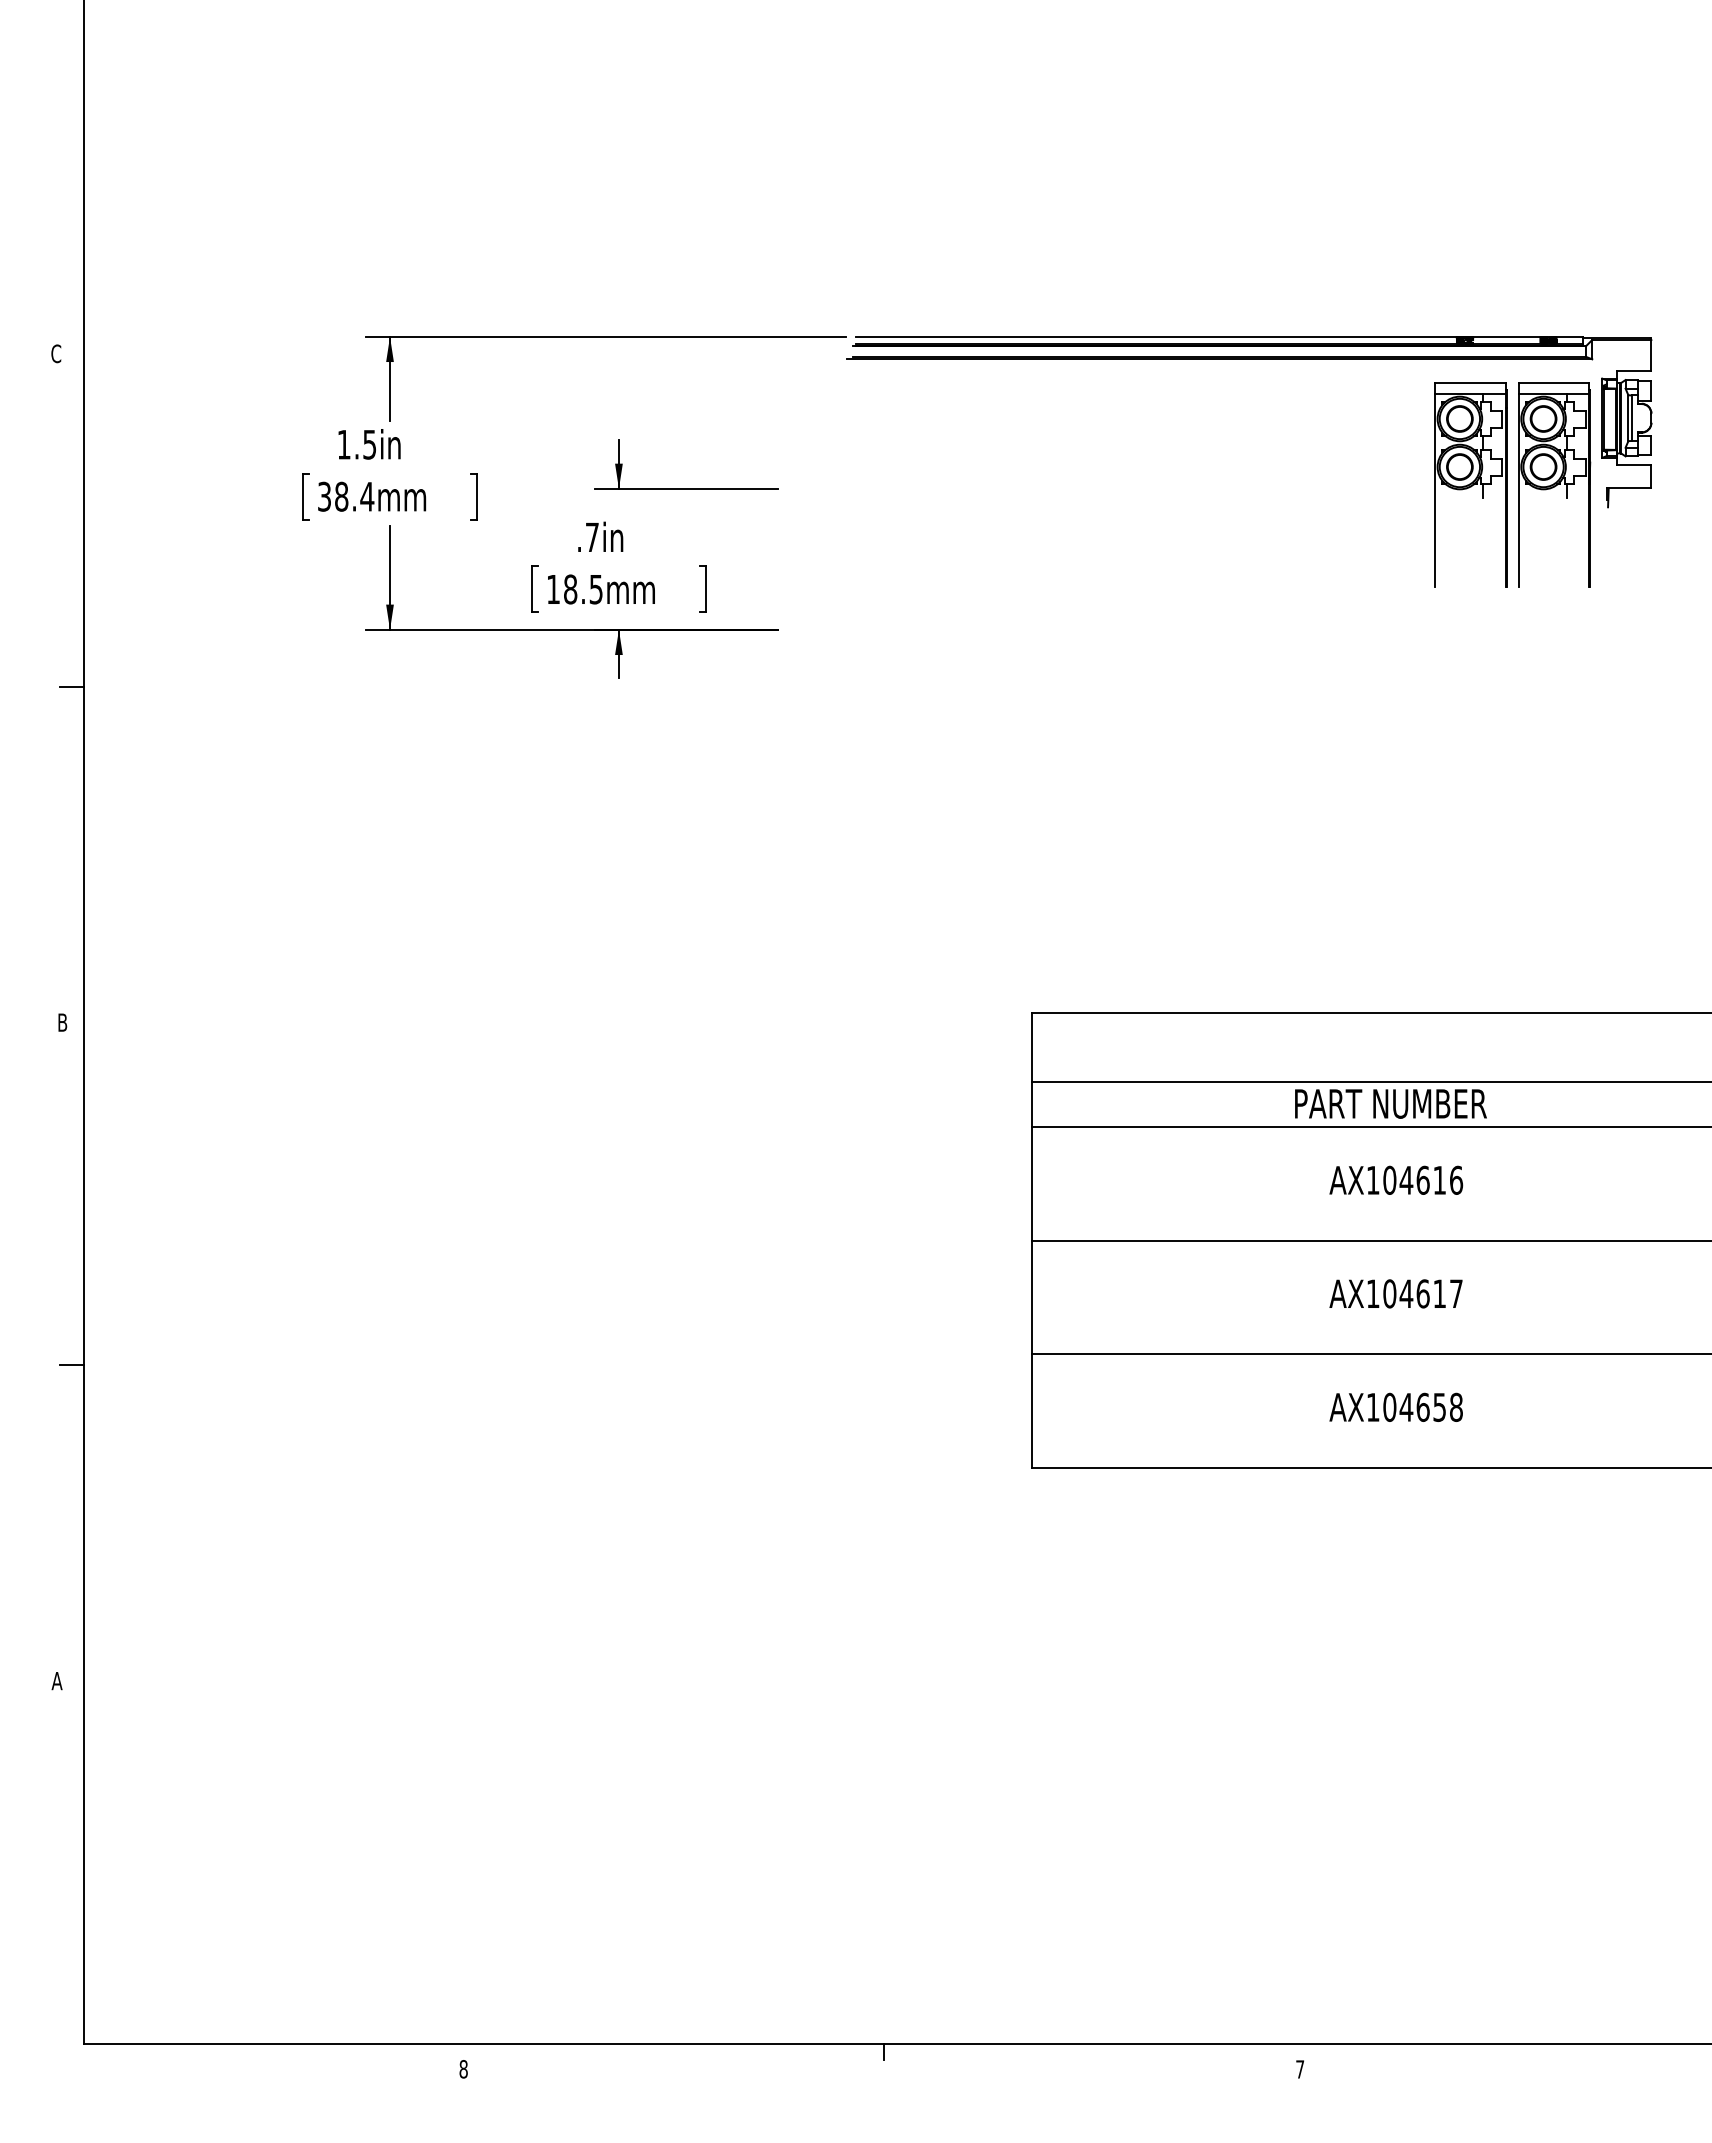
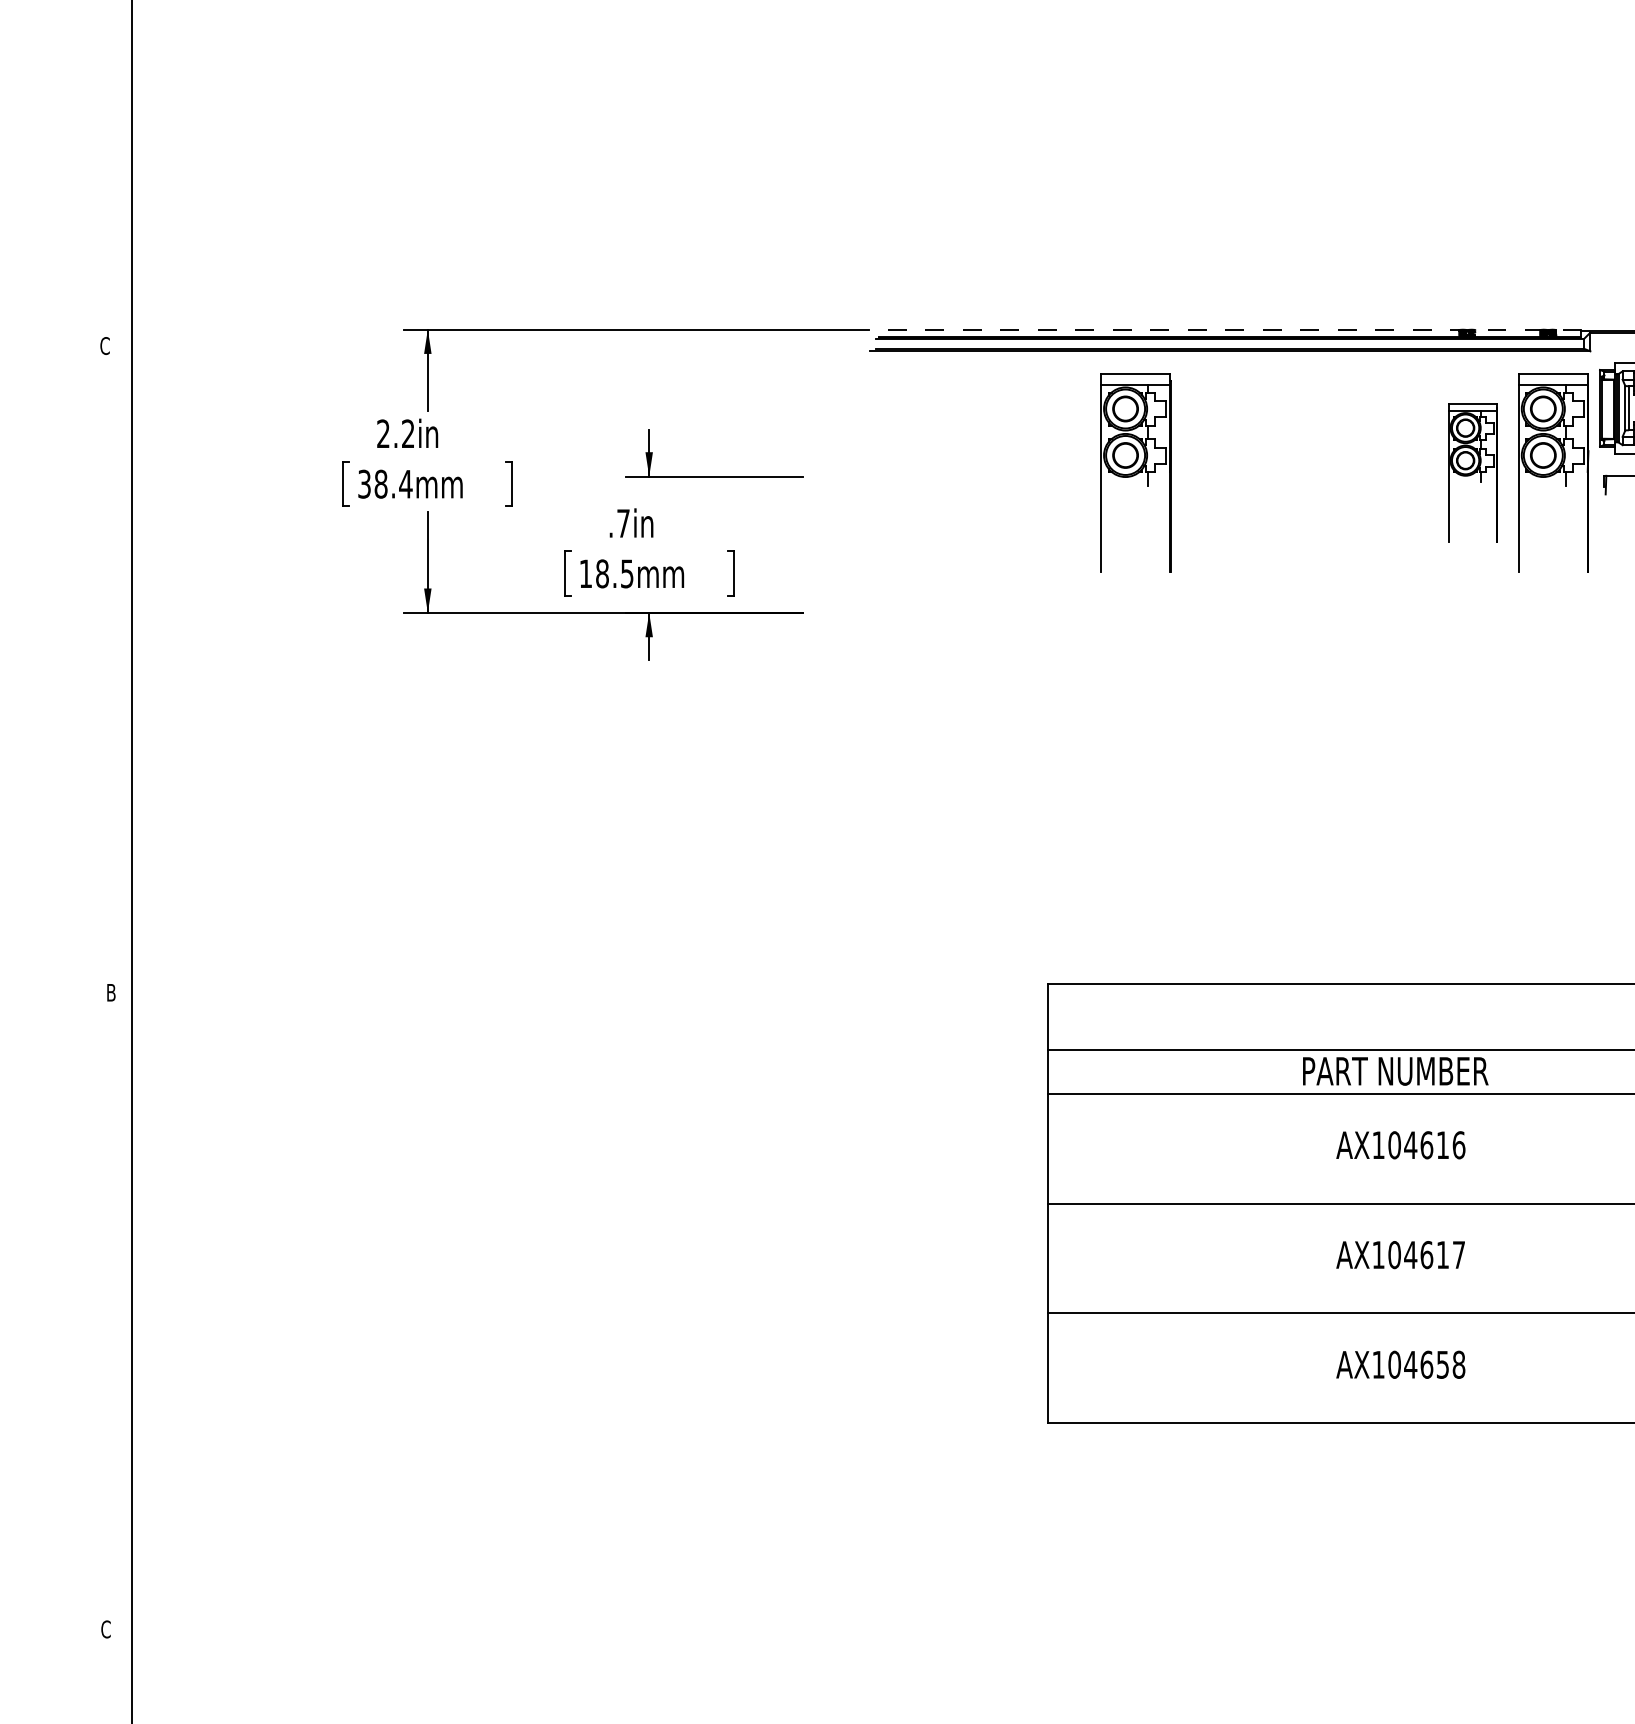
line: (1219, 336) -> (1229, 329), solid -> dashed
text: (356, 444) -> (395, 433), 1.5in -> 2.2in
part: (1122, 484) -> (1136, 472), added
part: (1470, 484) -> (1472, 472), size x0.7
line: (71, 686) -> (119, 667), removed
line: (71, 1365) -> (119, 1324), removed
text: (56, 1680) -> (105, 1628), A -> C

